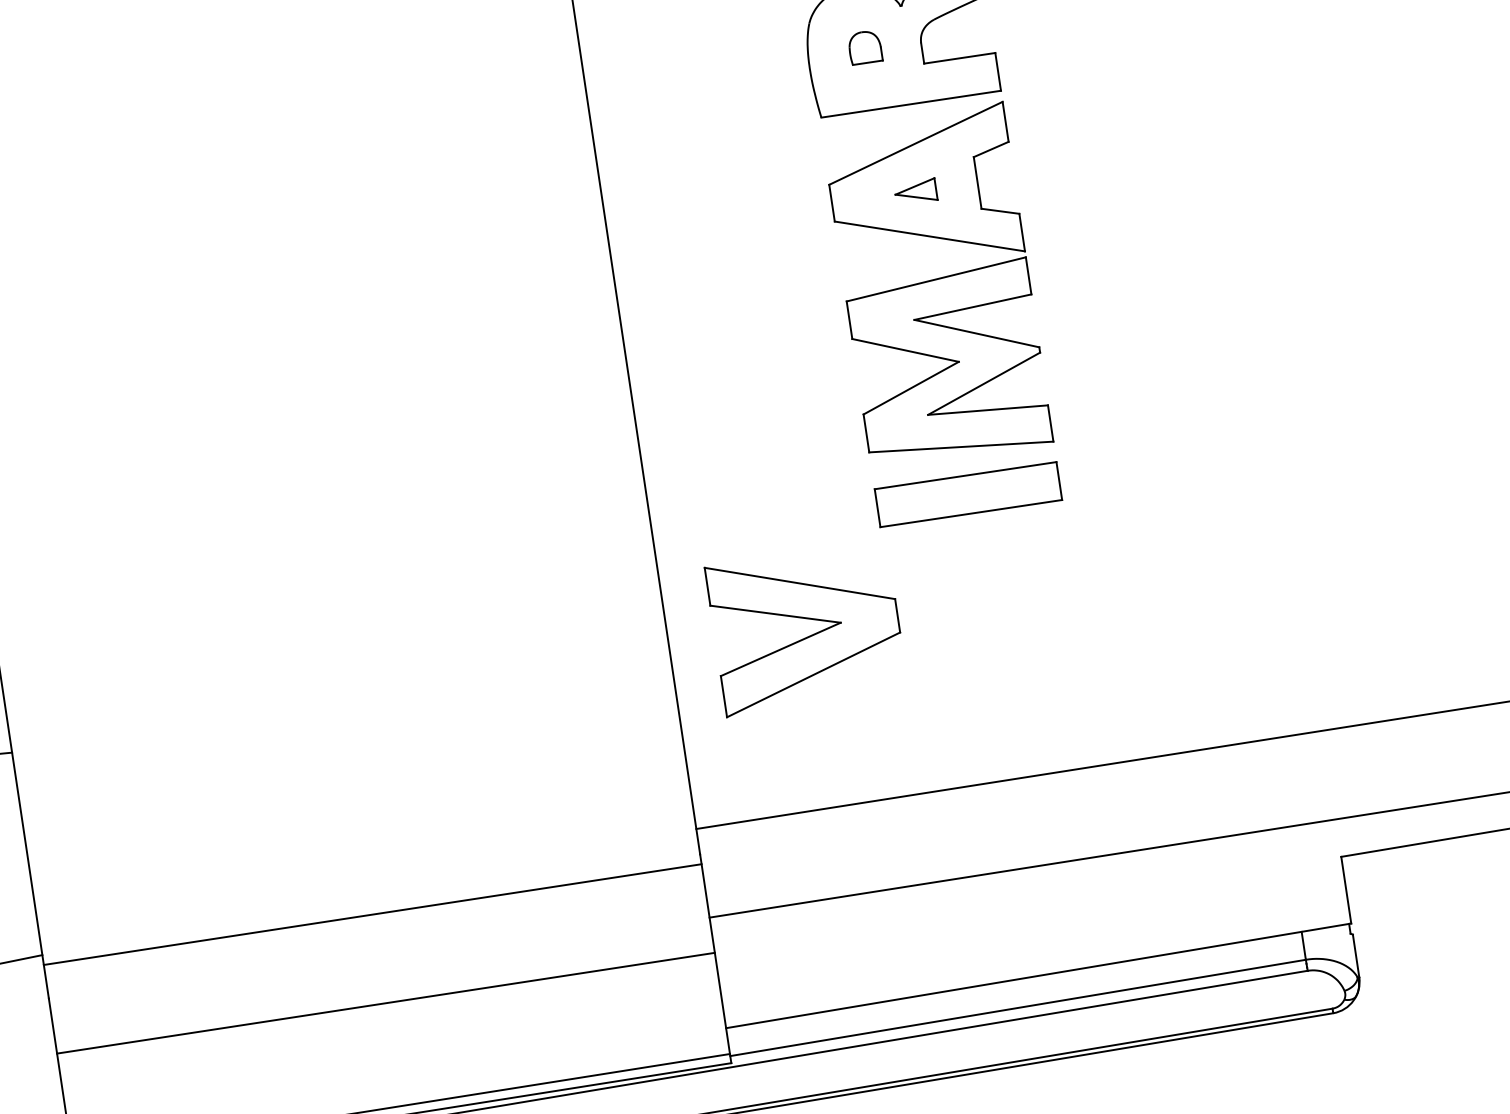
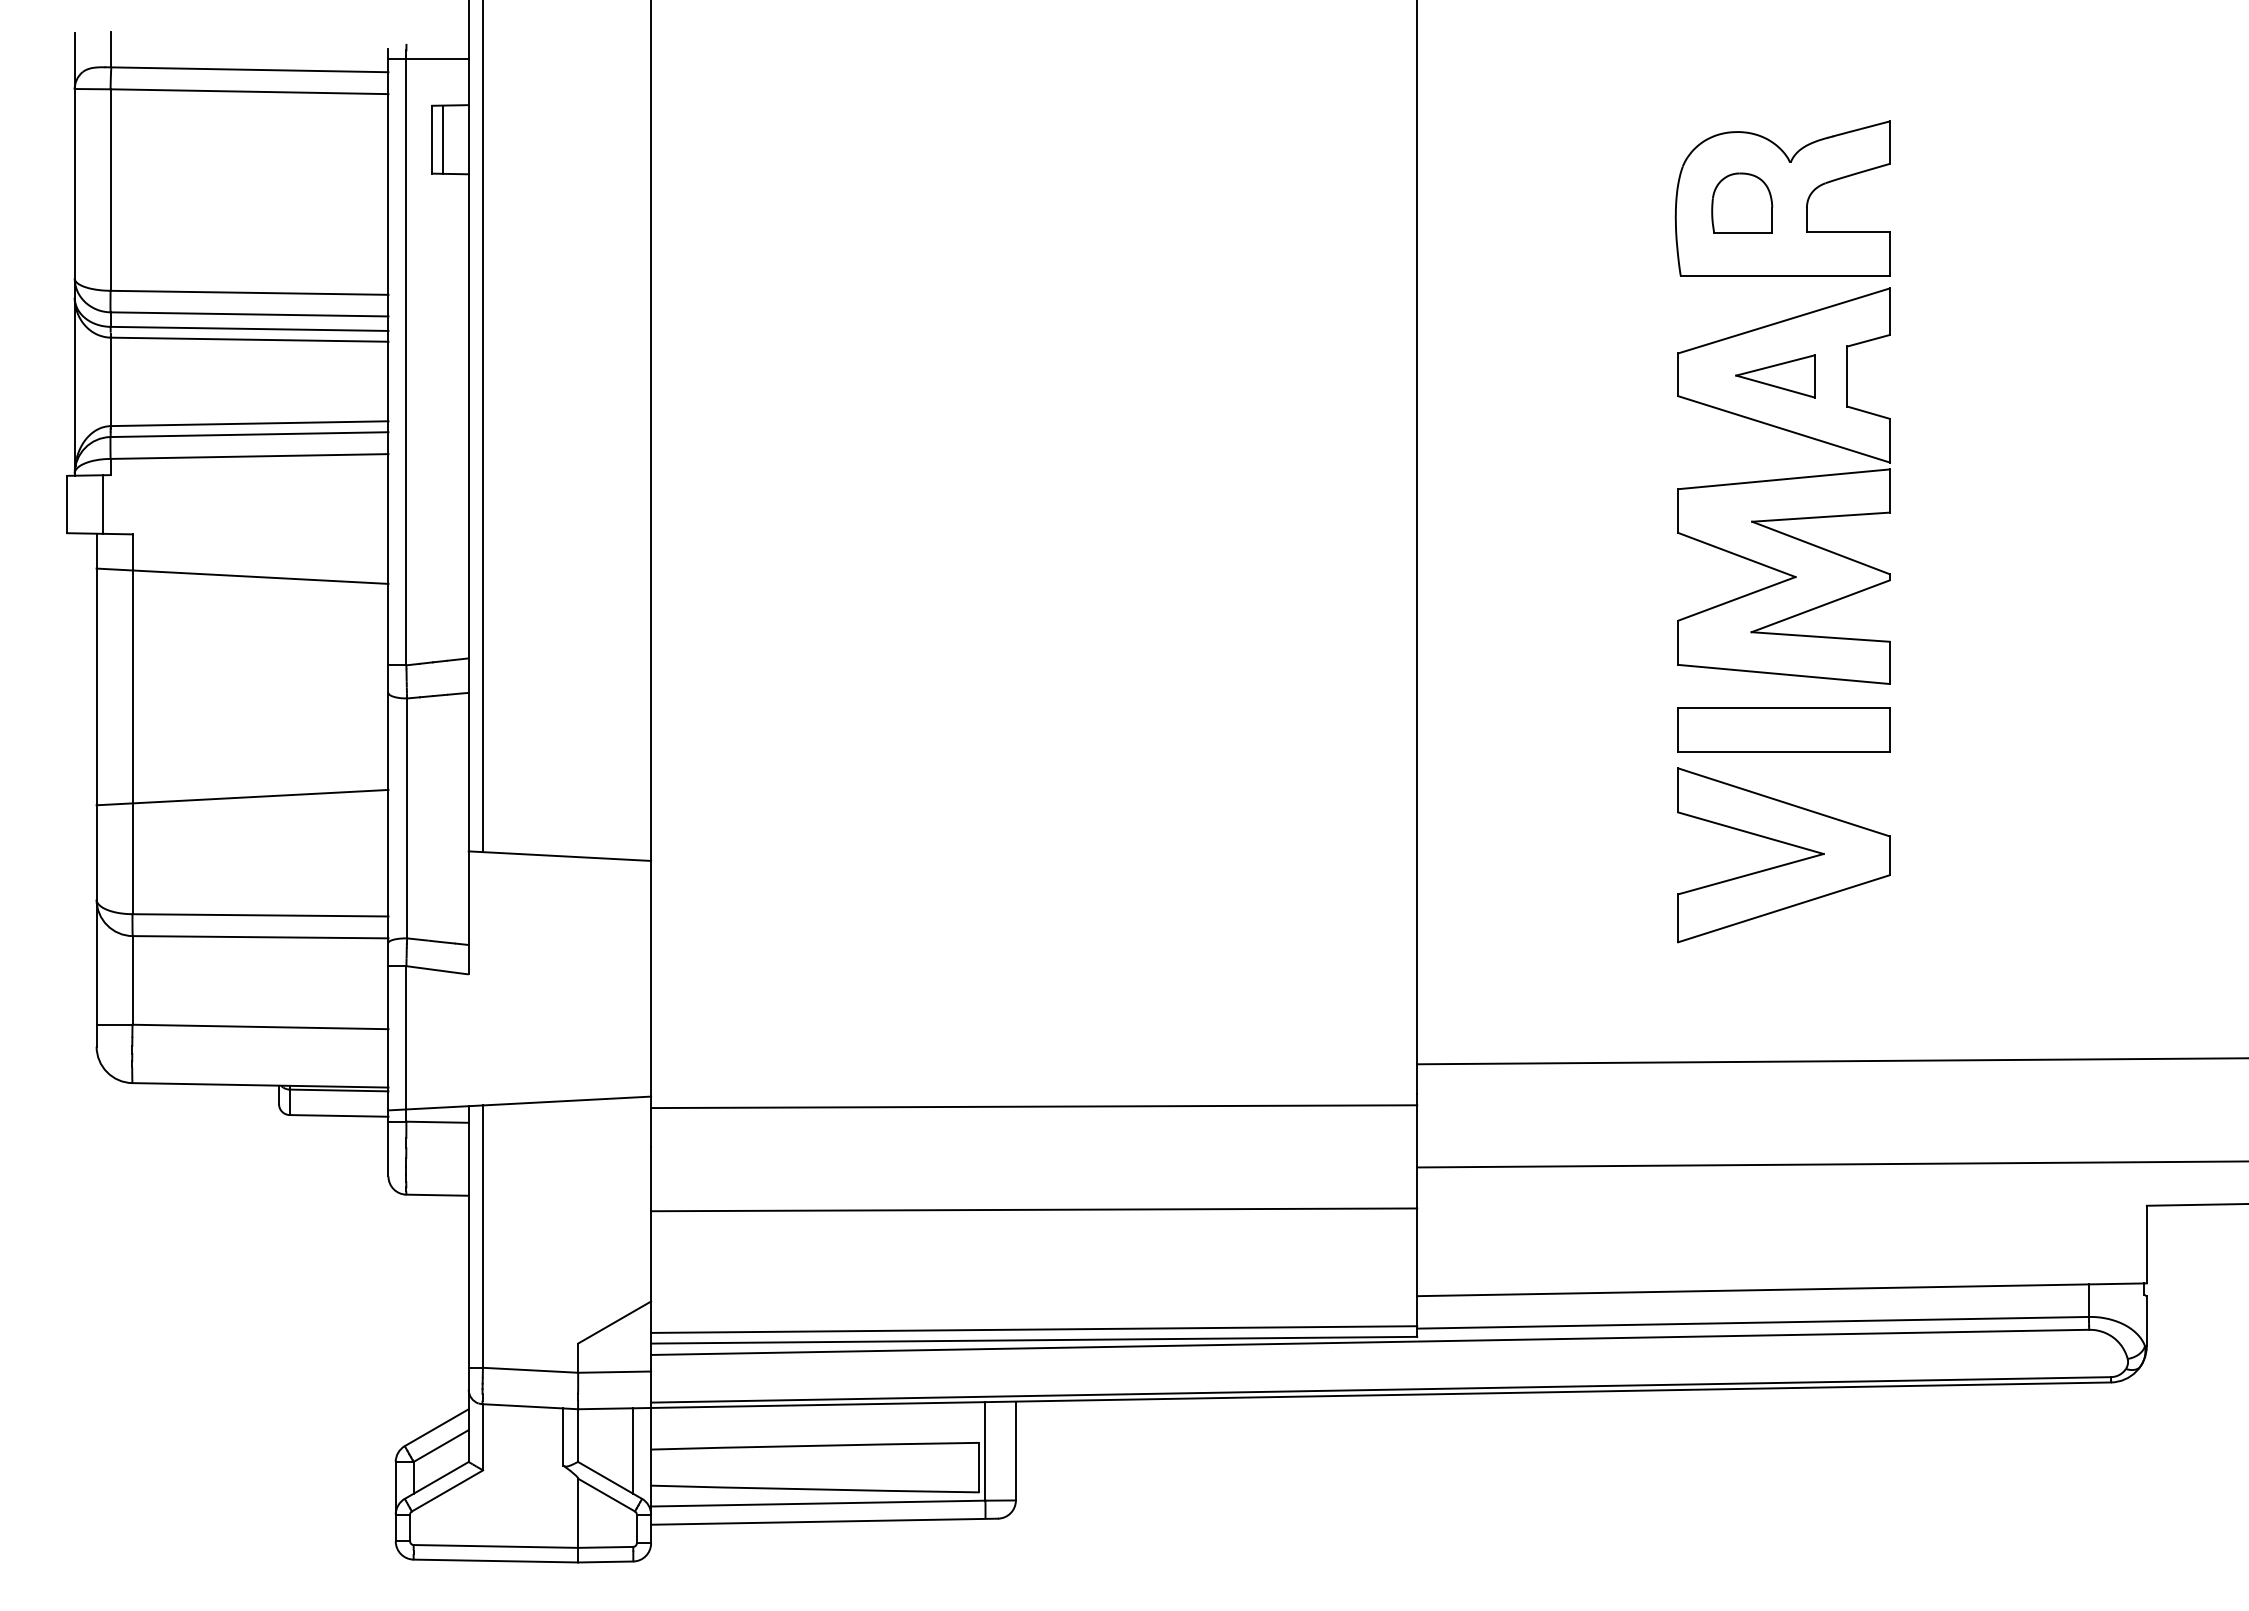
part: (865, 46) -> (1742, 202), size x1.67
part: (915, 192) -> (1775, 376), size x1.67
part: (809, 635) -> (1785, 863), moved

